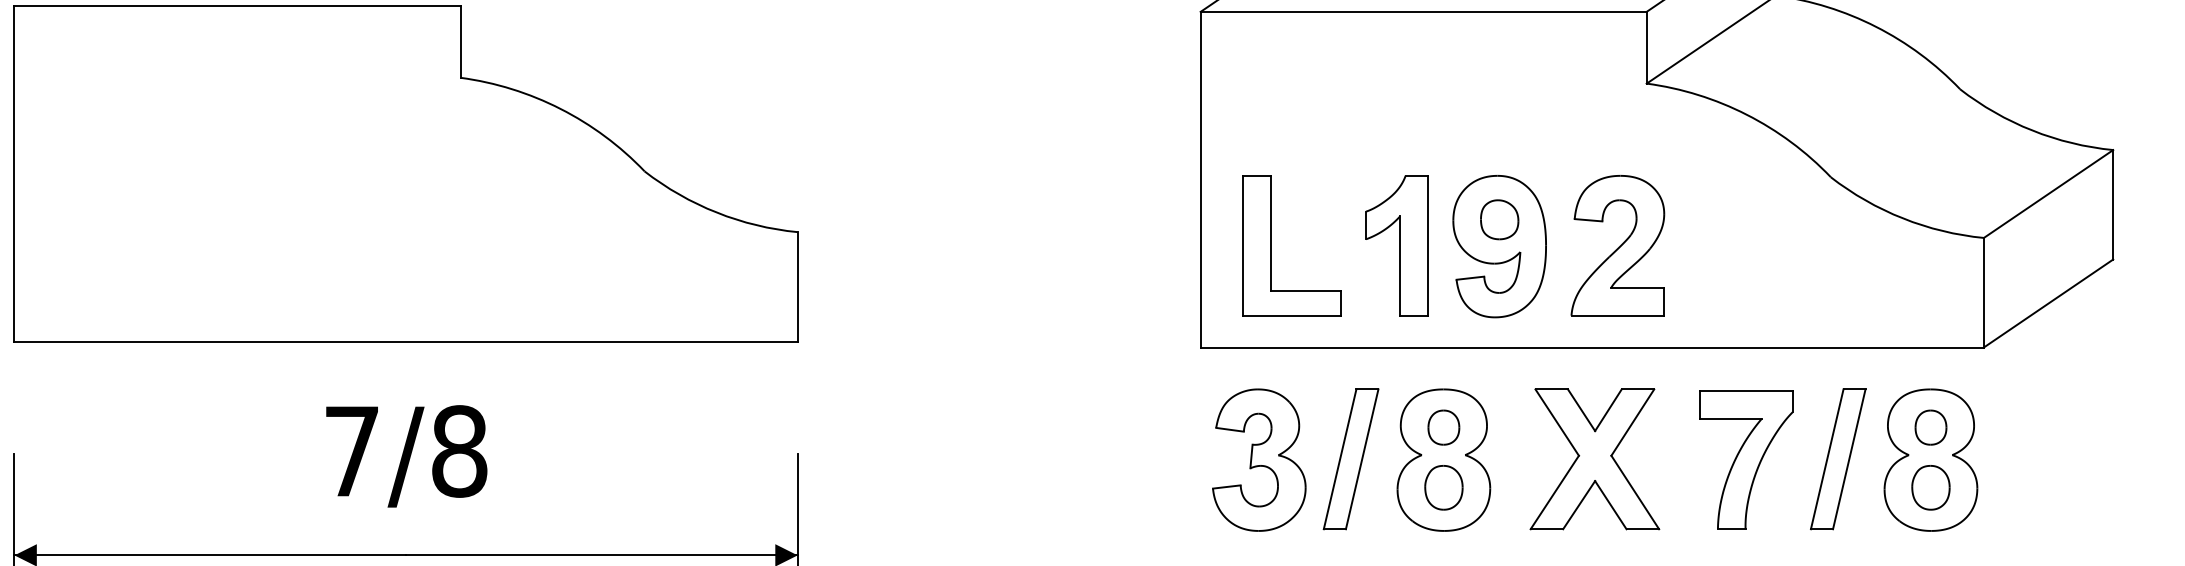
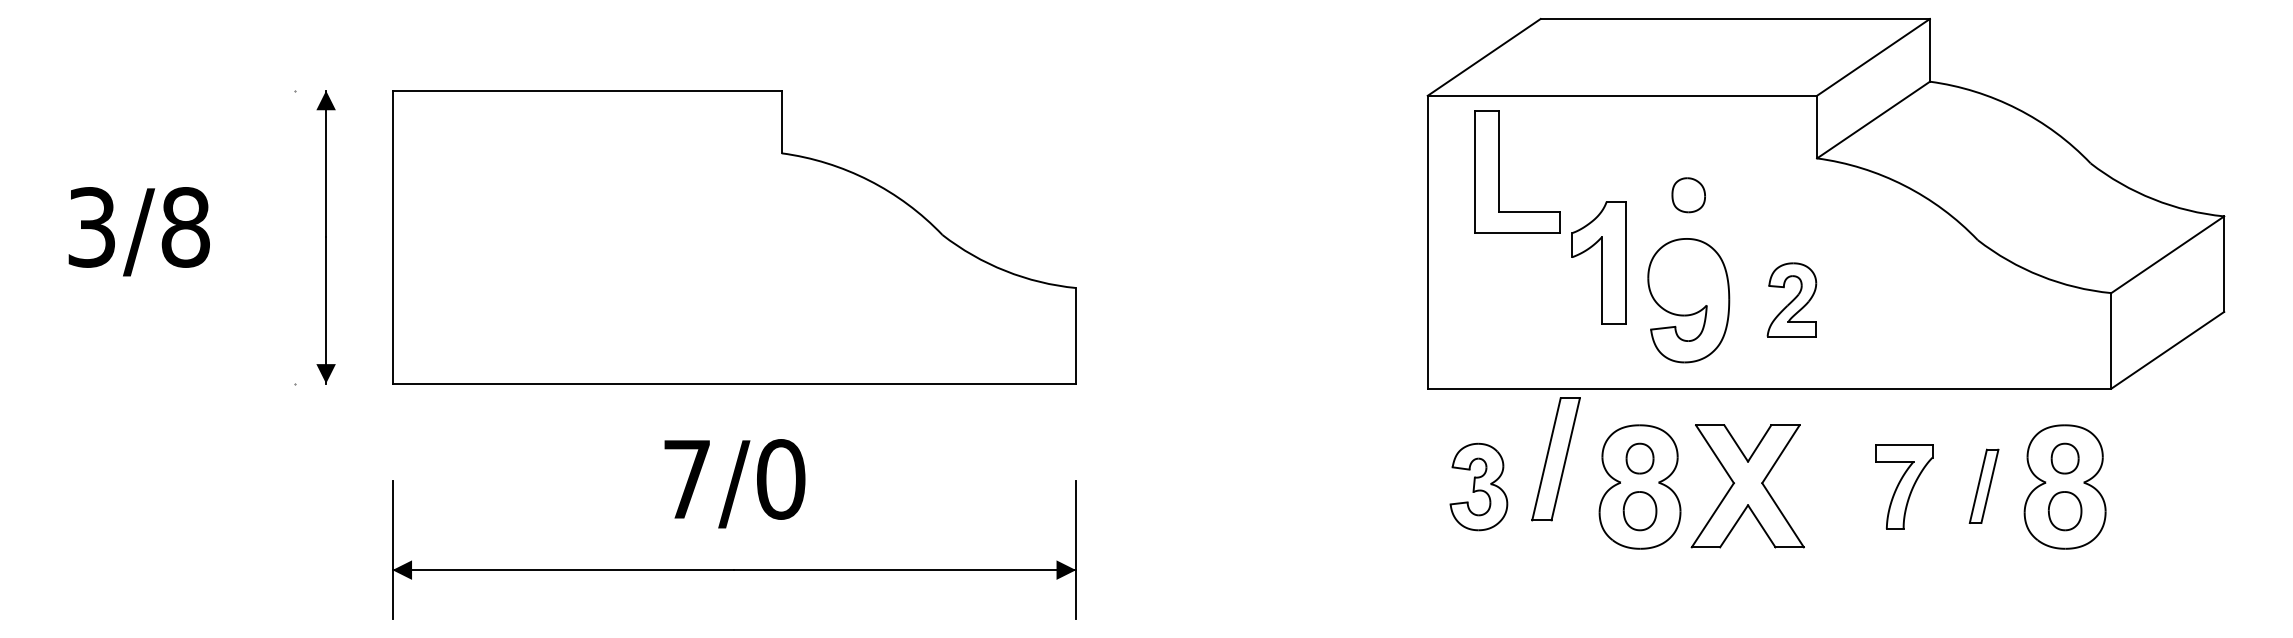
part: (1499, 220) -> (1688, 195), moved
part: (1271, 245) -> (1499, 171), moved
part: (1396, 245) -> (1598, 262), moved
part: (1617, 245) -> (1791, 299), size x0.6
text: (460, 451) -> (781, 479), 7/8 -> 7/0
part: (1258, 459) -> (1478, 486), size x0.7
part: (1350, 459) -> (1555, 459), moved
part: (1594, 459) -> (1747, 486), moved
part: (1746, 459) -> (1904, 486), size x0.7
part: (1837, 459) -> (1983, 486), size x0.6

